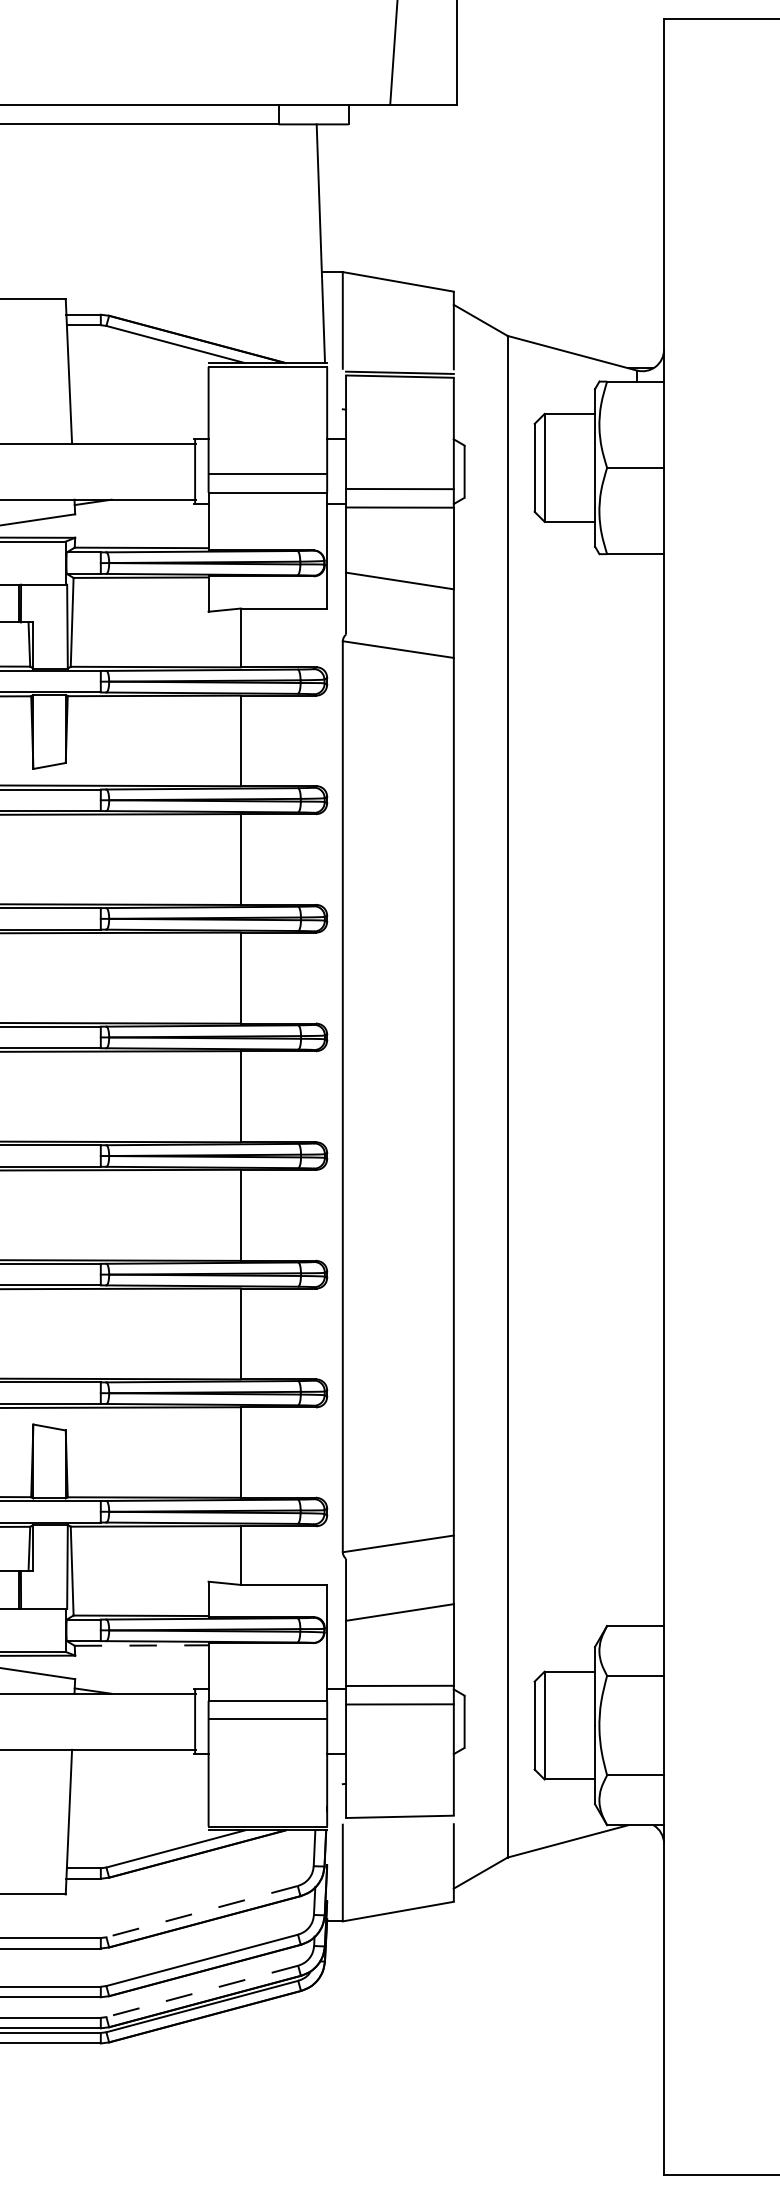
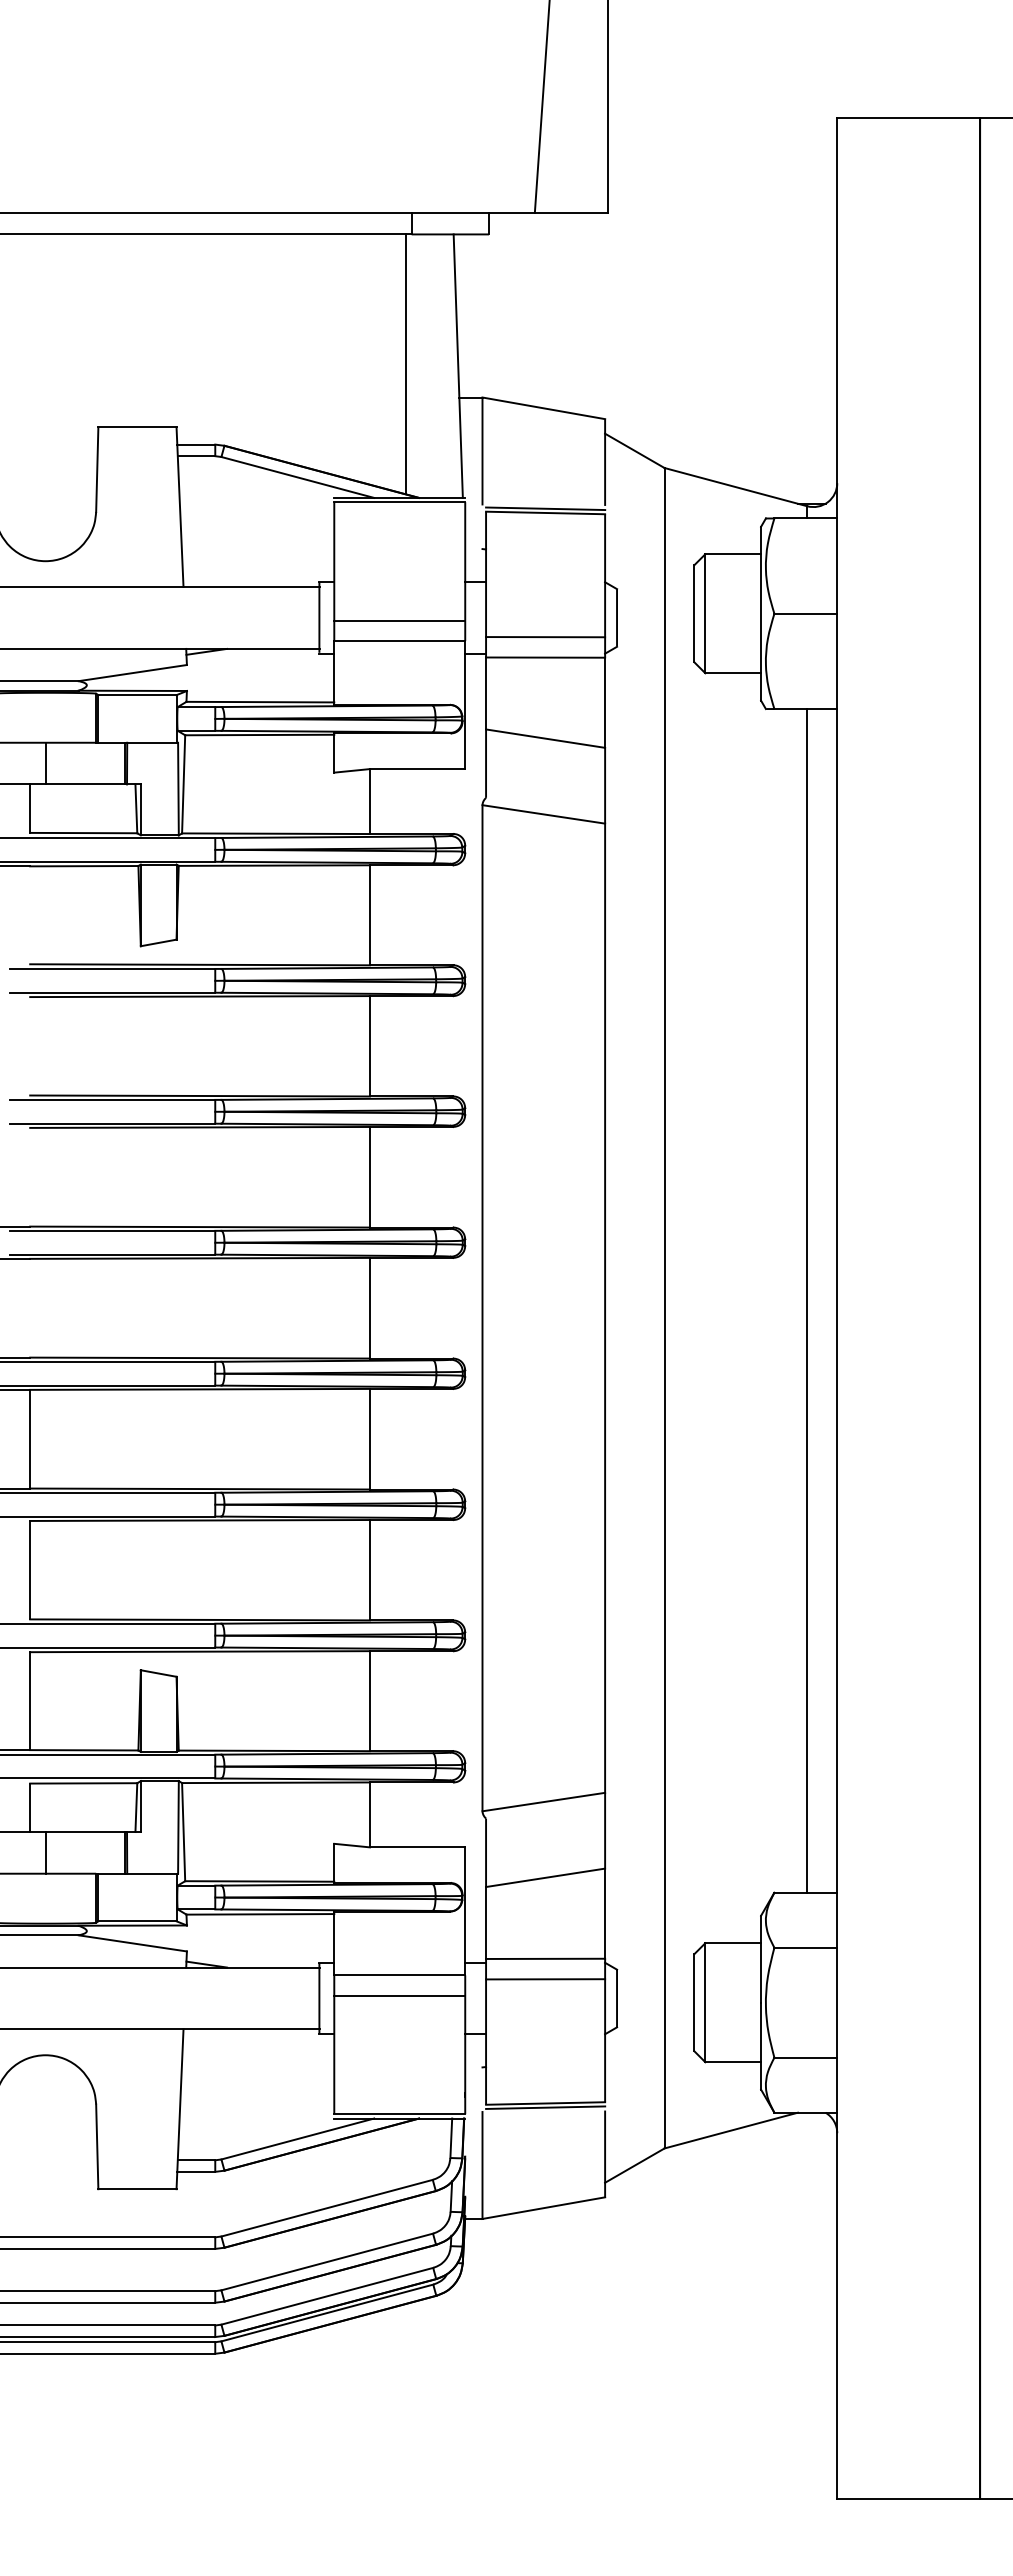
line: (273, 242) -> (405, 364), added
line: (637, 1089) -> (807, 1300), added
line: (141, 1645) -> (260, 1914), dashed -> solid
line: (399, 1820) -> (545, 2107), added
line: (201, 1911) -> (326, 2208), dashed -> solid
line: (202, 1991) -> (327, 2296), dashed -> solid

